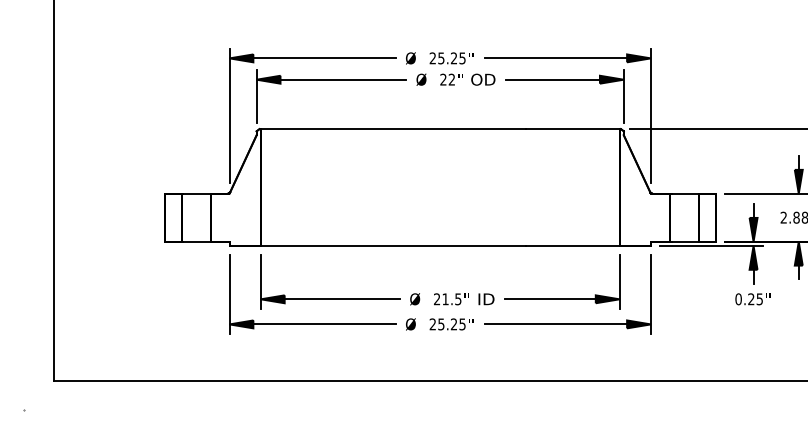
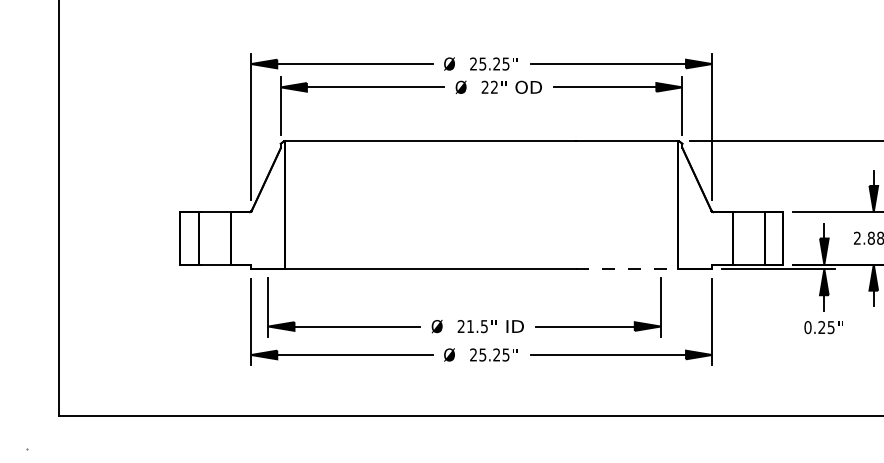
line: (573, 246) -> (627, 269), solid -> dashed
part: (439, 293) -> (463, 320), moved

